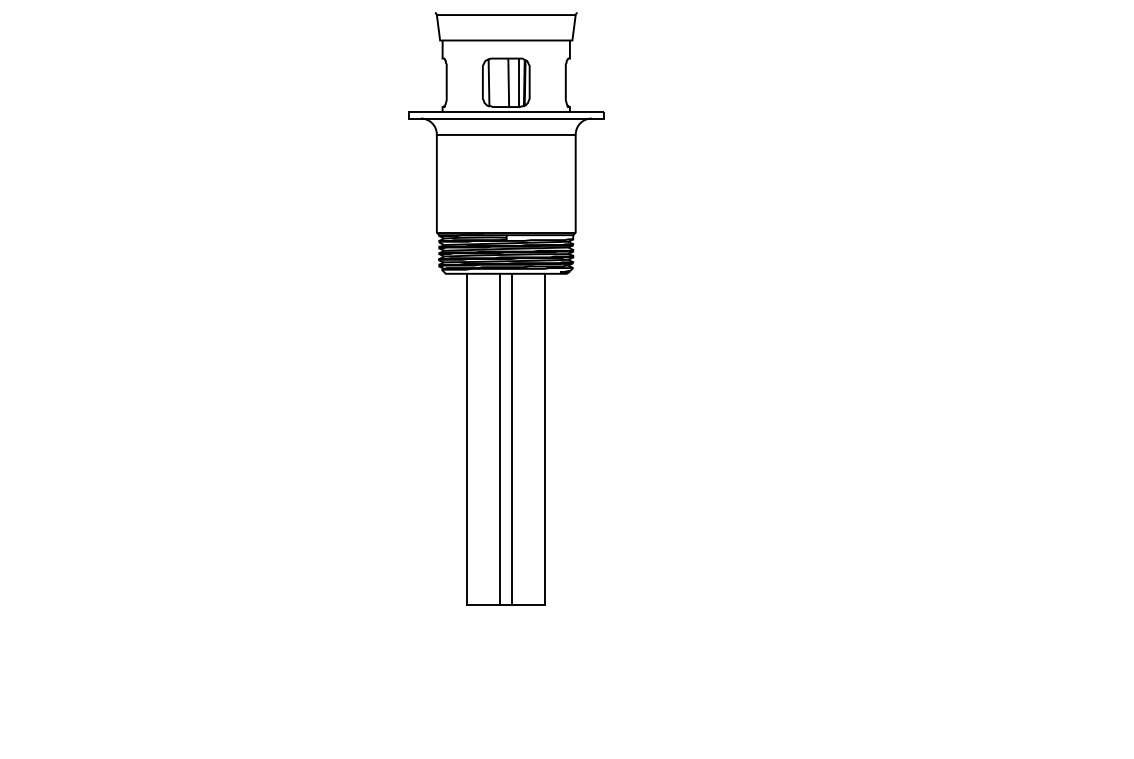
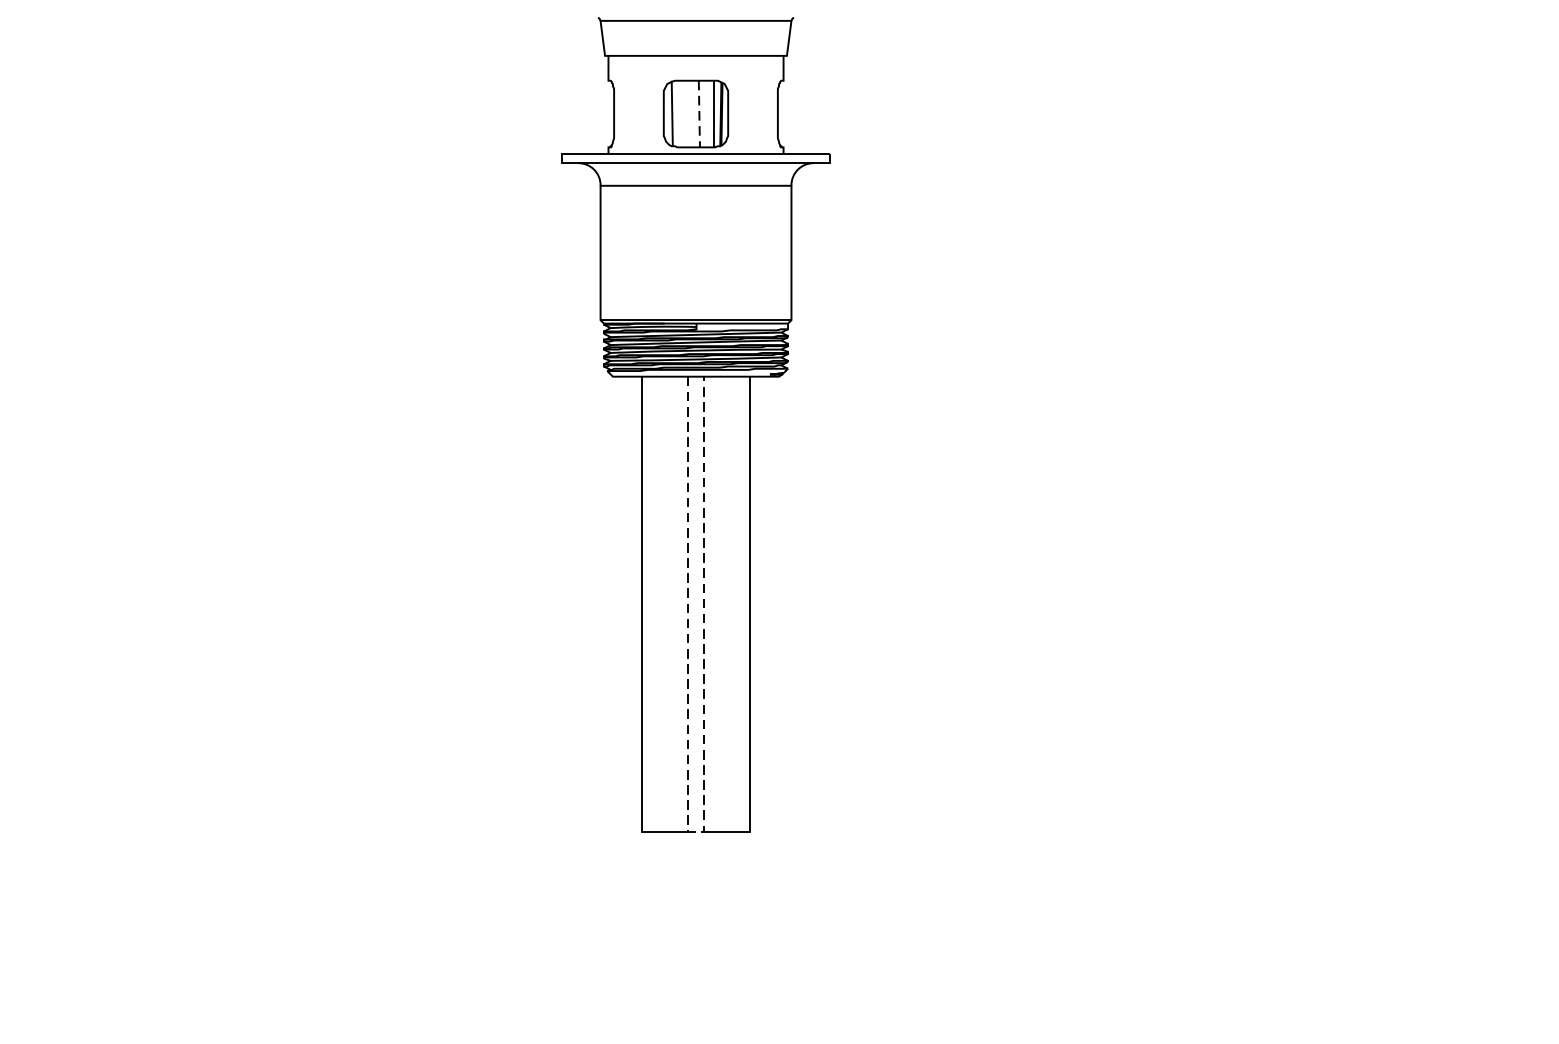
line: (508, 83) -> (699, 115), solid -> dashed
line: (506, 604) -> (696, 831), solid -> dashed

